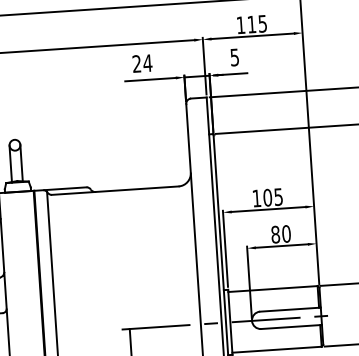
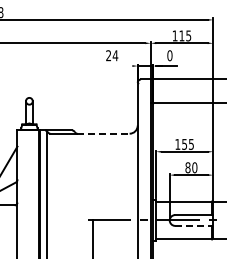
text: (234, 57) -> (169, 55), 5 -> 0
line: (150, 80) -> (116, 66), removed
line: (138, 188) -> (104, 133), solid -> dashed
text: (267, 196) -> (184, 143), 105 -> 155
line: (292, 326) -> (194, 225), solid -> dashed

